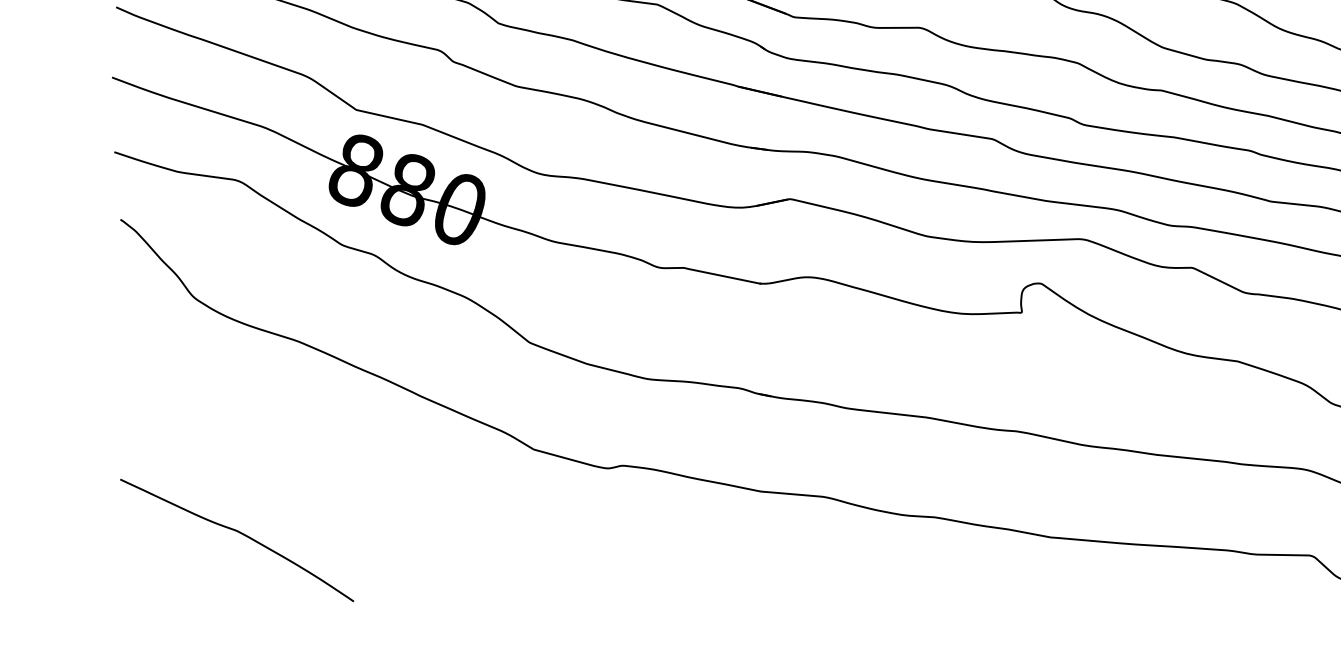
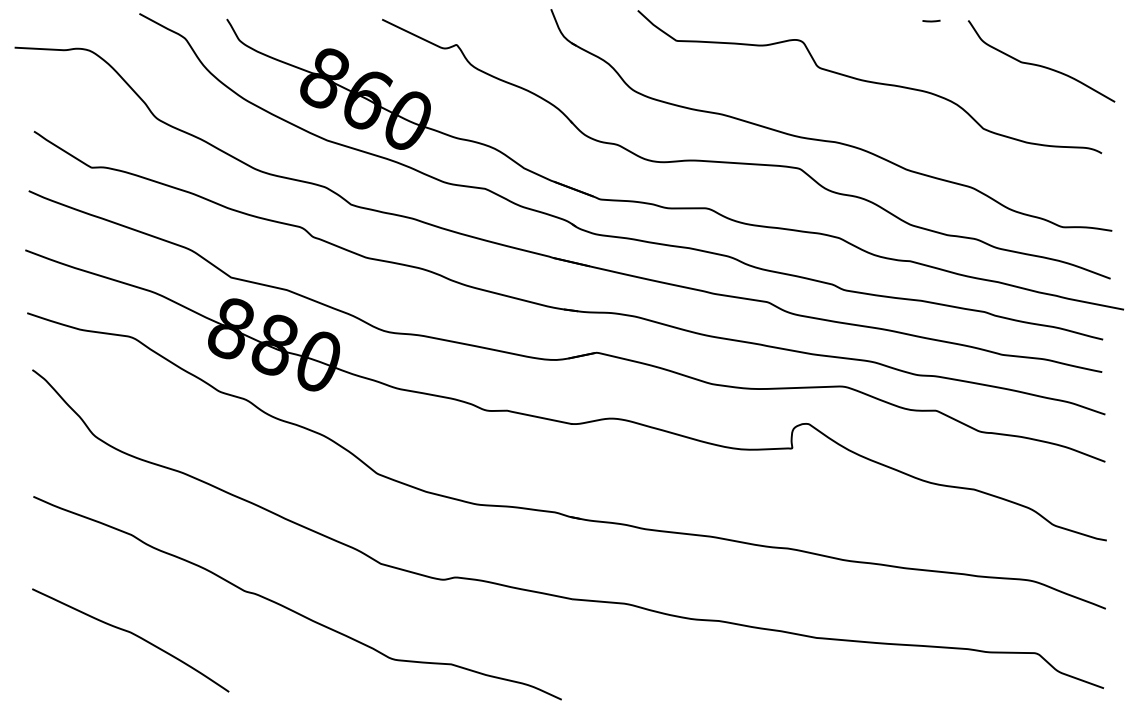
curve: (429, 503) -> (292, 609), added

